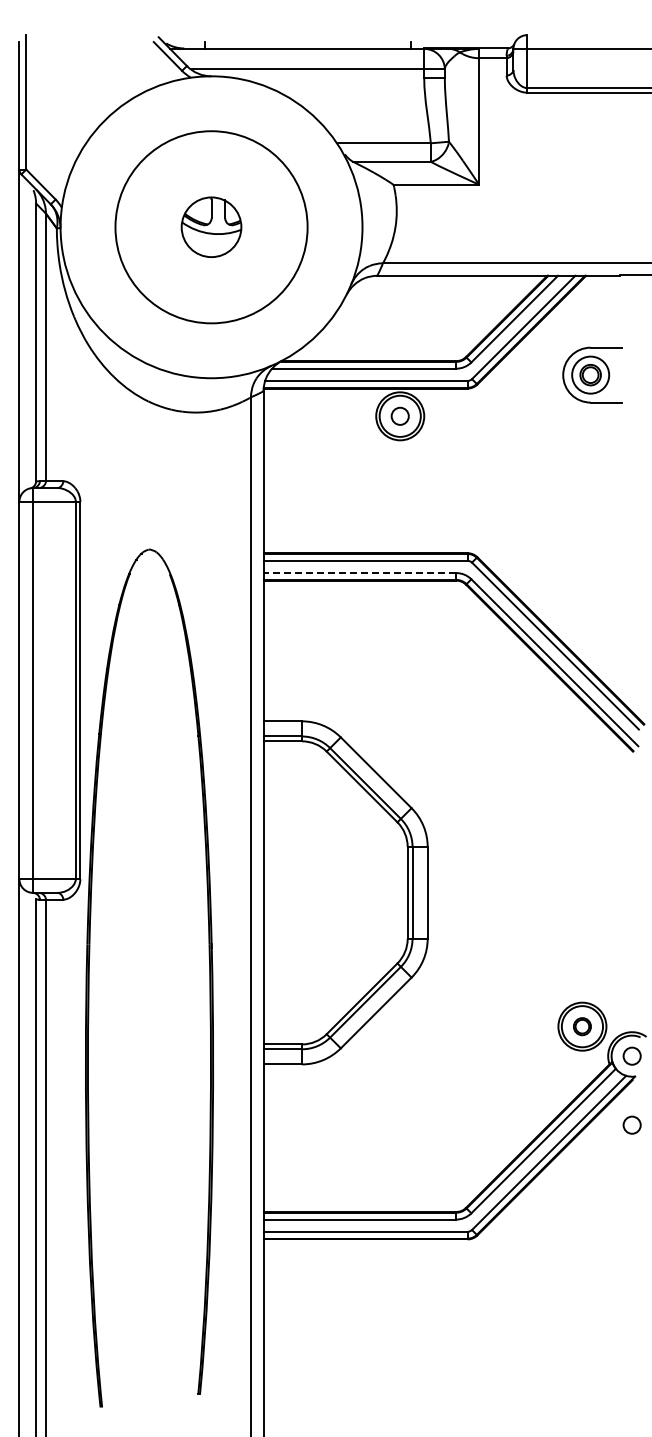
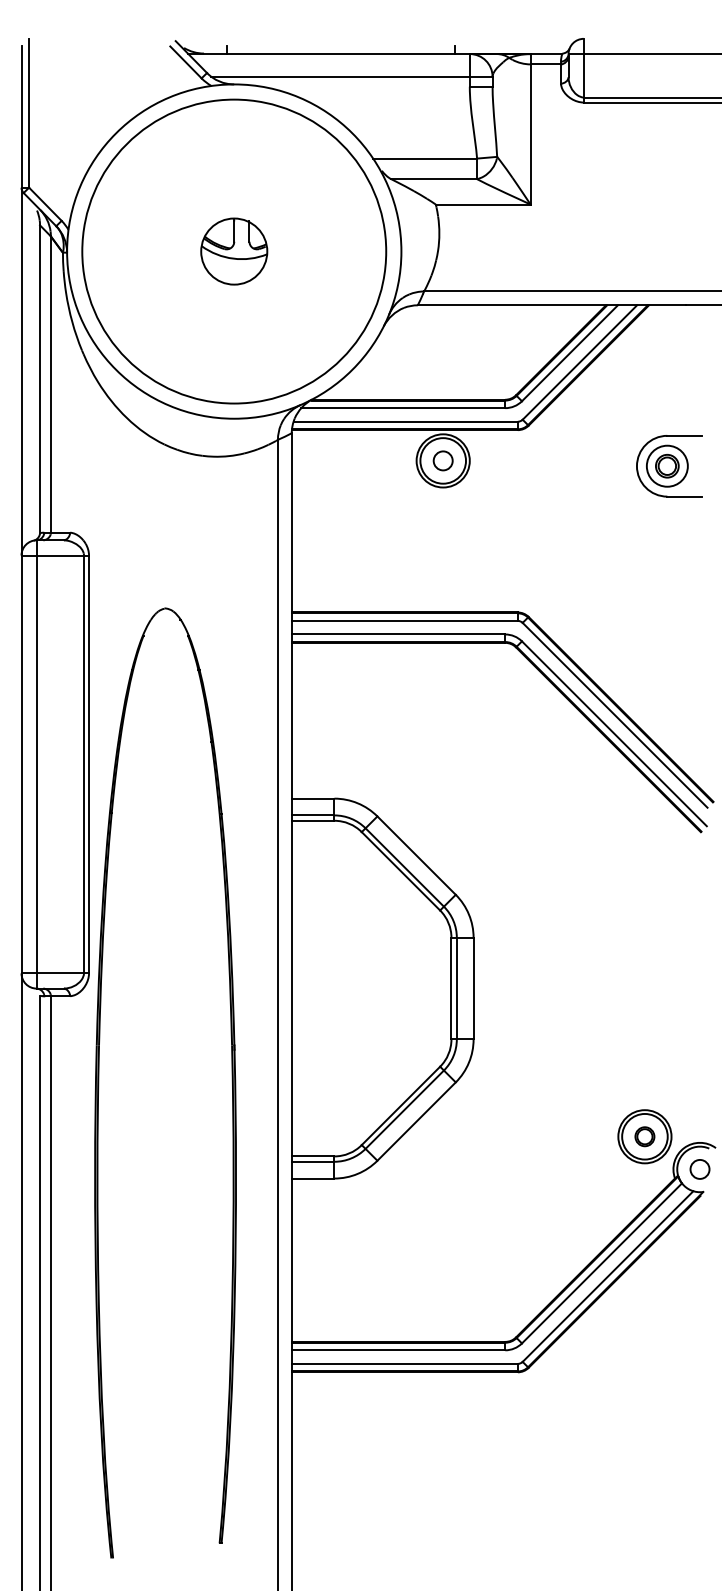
circle: (211, 227) -> (234, 251), size x1.43
part: (592, 374) -> (669, 465), moved
line: (359, 573) -> (398, 634), dashed -> solid
circle: (631, 1124) -> (699, 1245), removed

